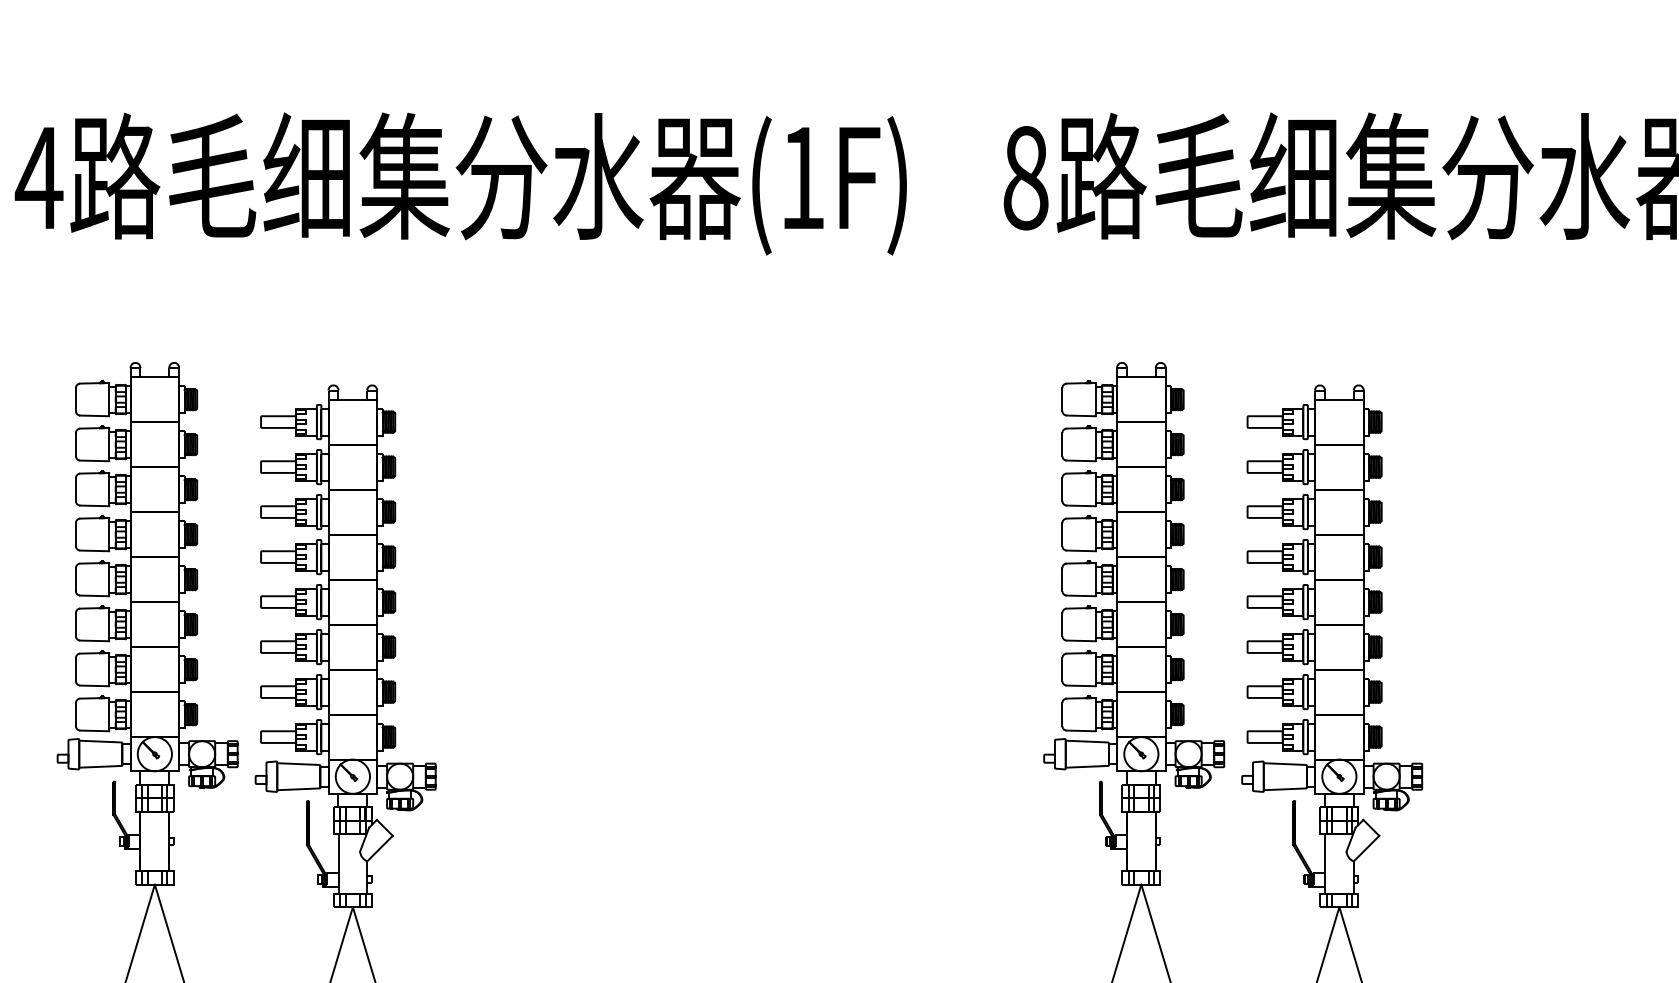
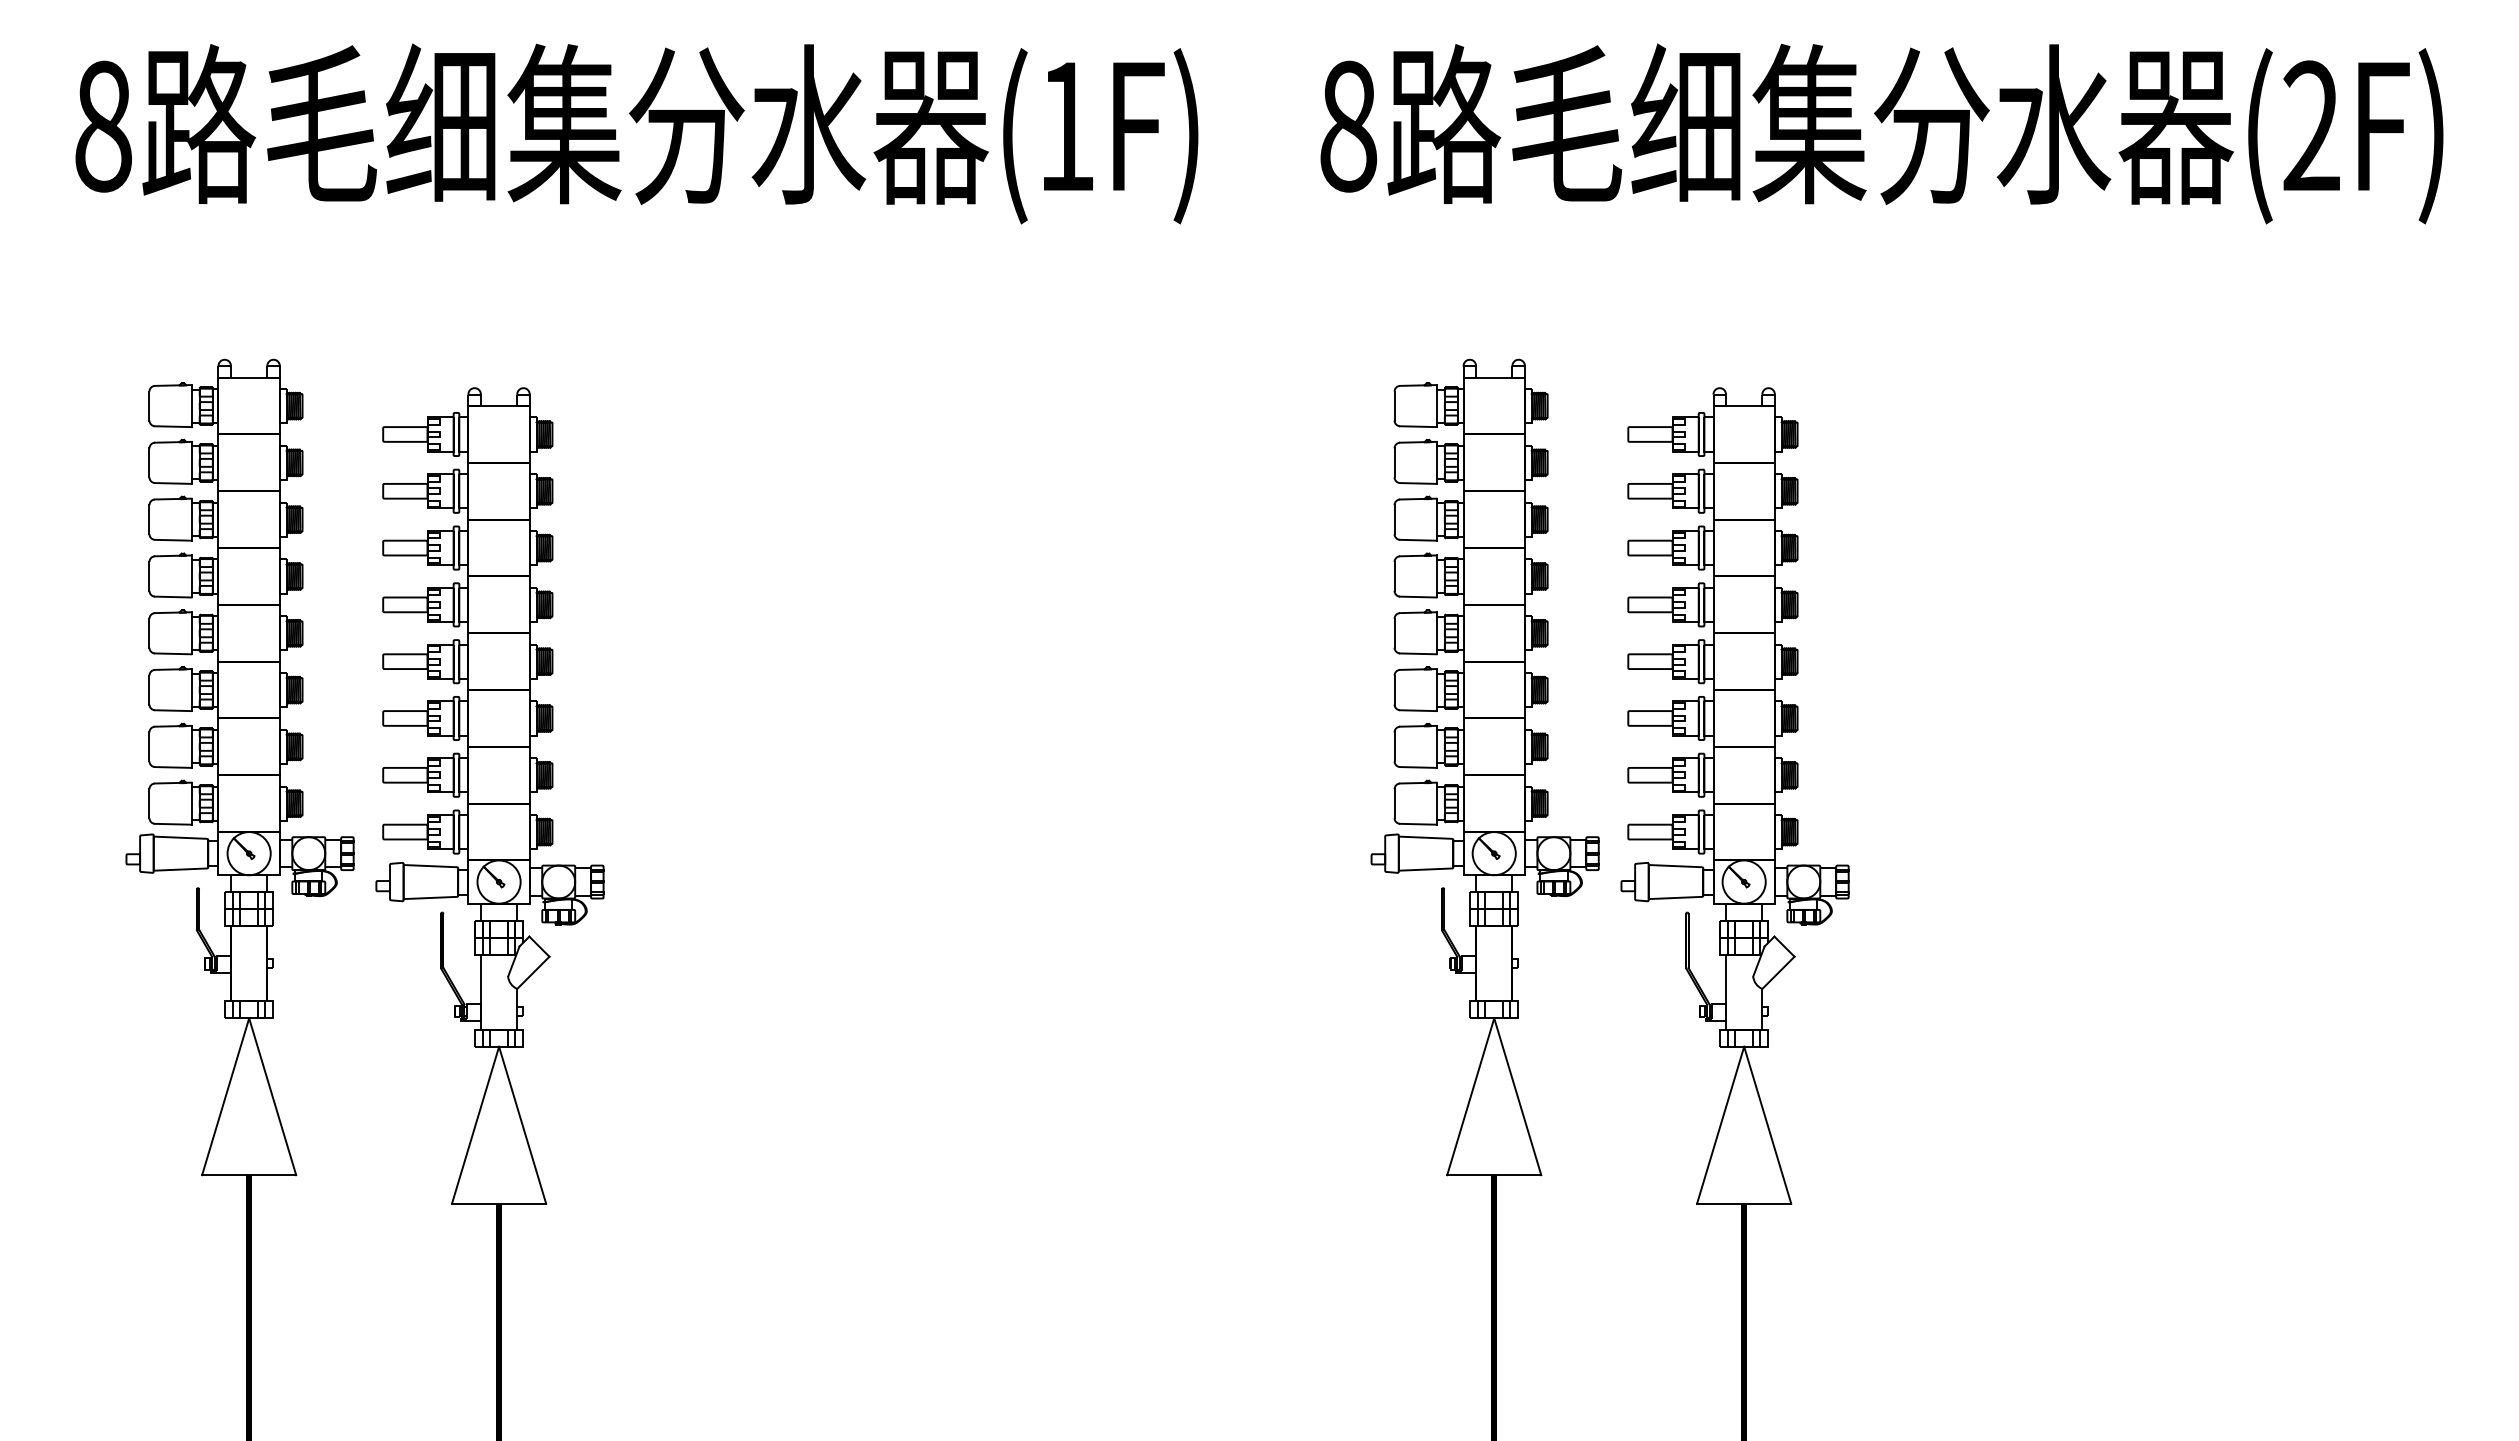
text: (38, 178) -> (102, 126), 4 -> 8

